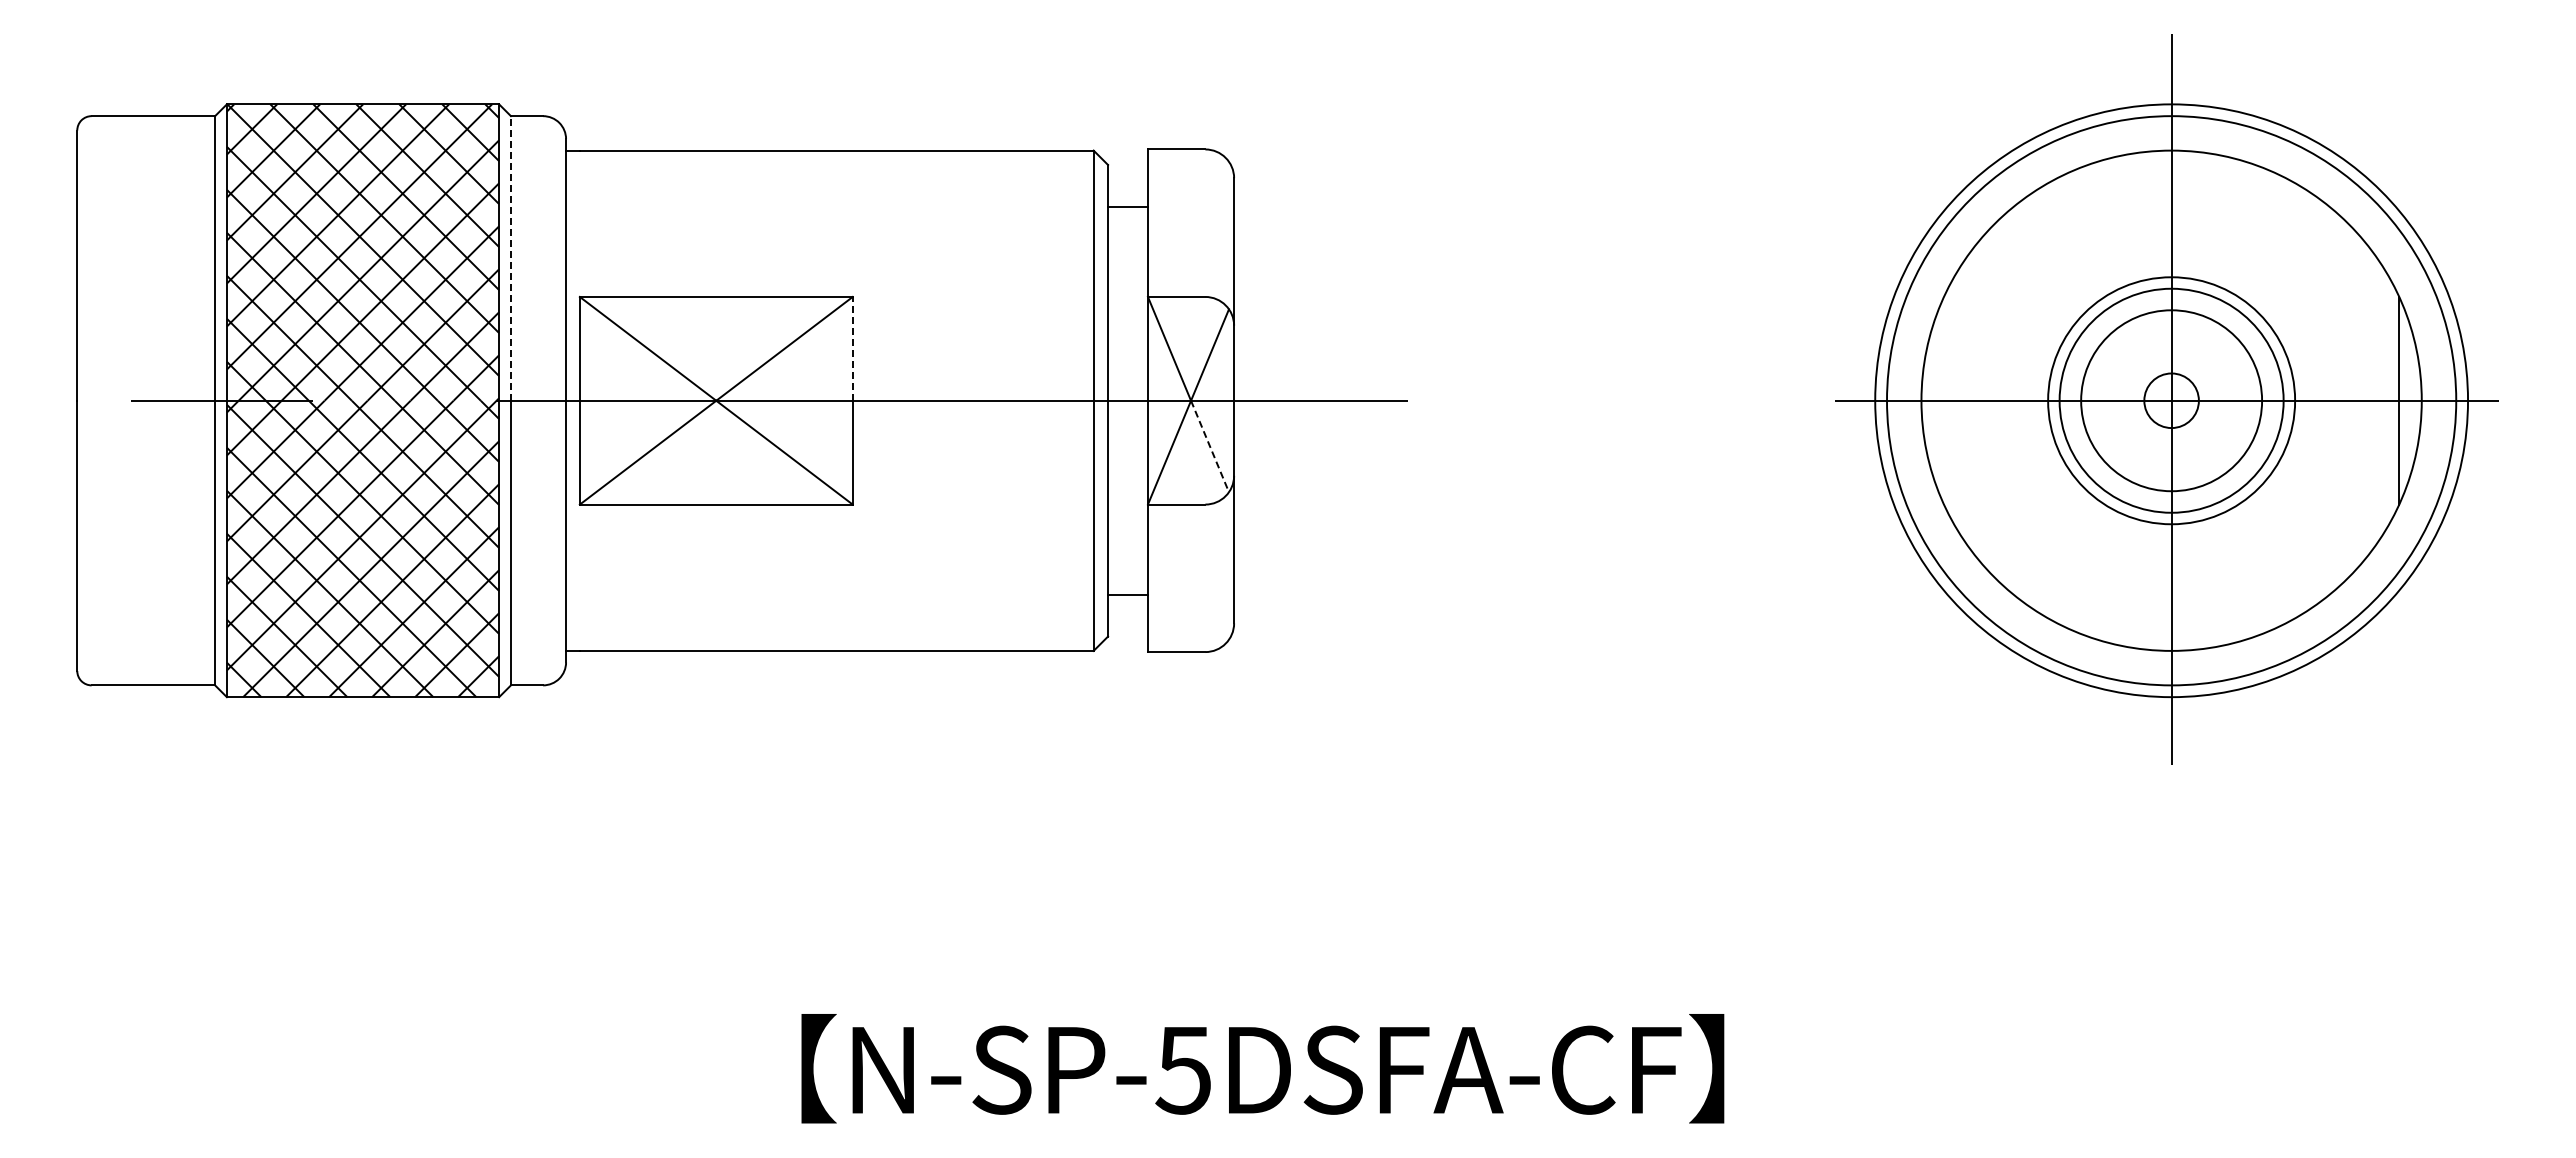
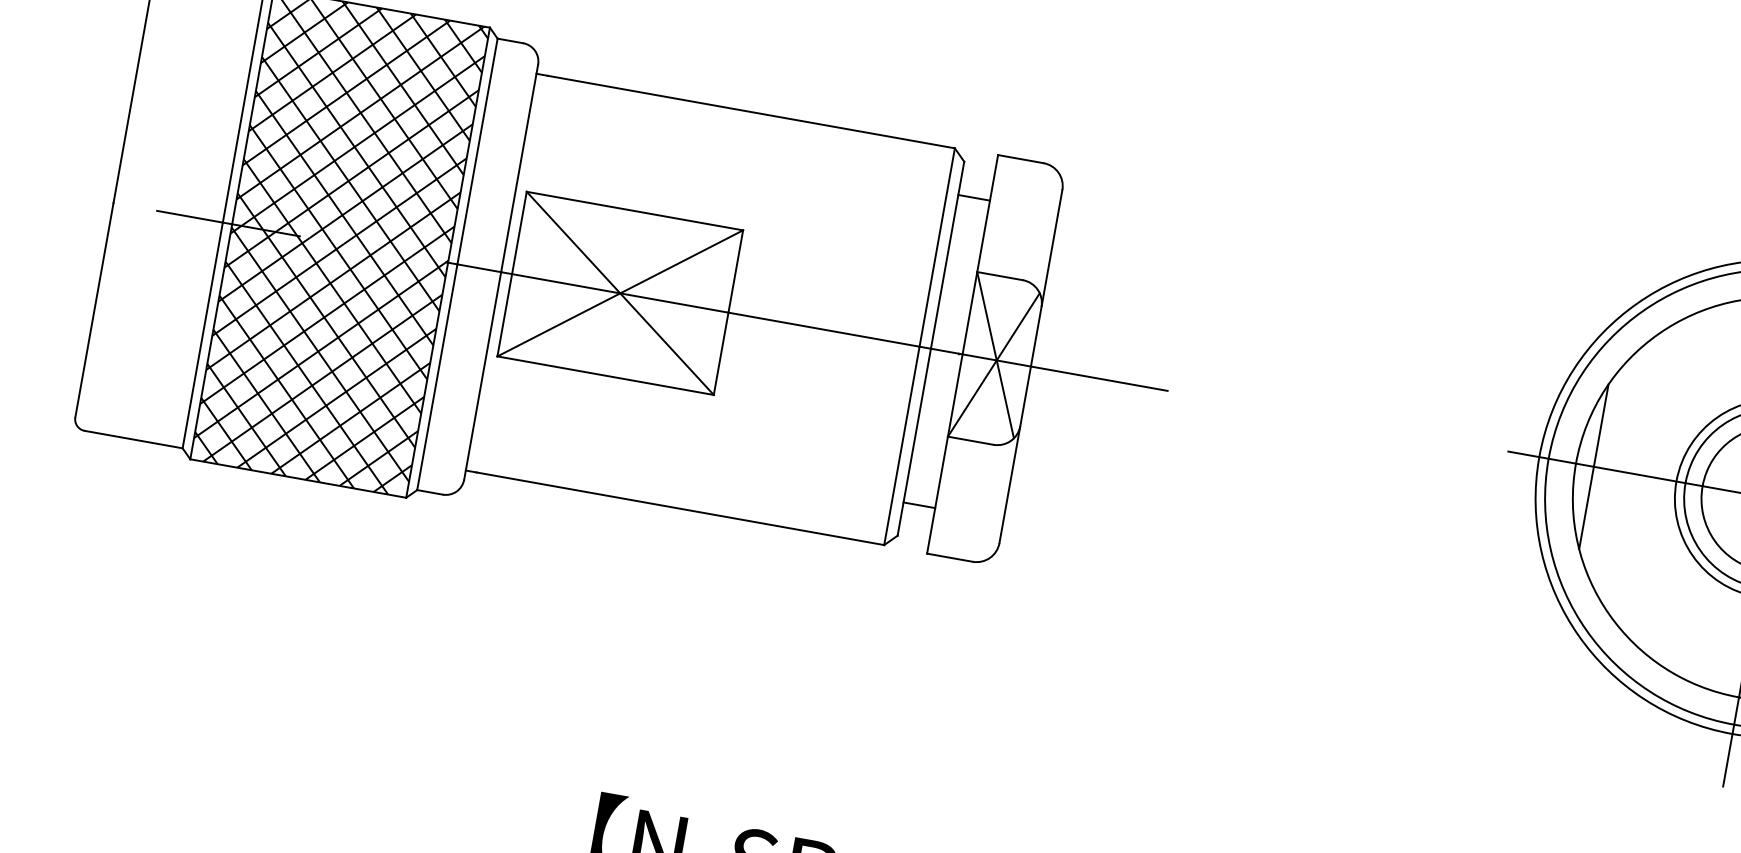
line: (510, 257) -> (477, 150), dashed -> solid
line: (852, 348) -> (735, 271), dashed -> solid
line: (1944, 400) -> (1594, 466), added
line: (1210, 446) -> (1005, 399), dashed -> solid

